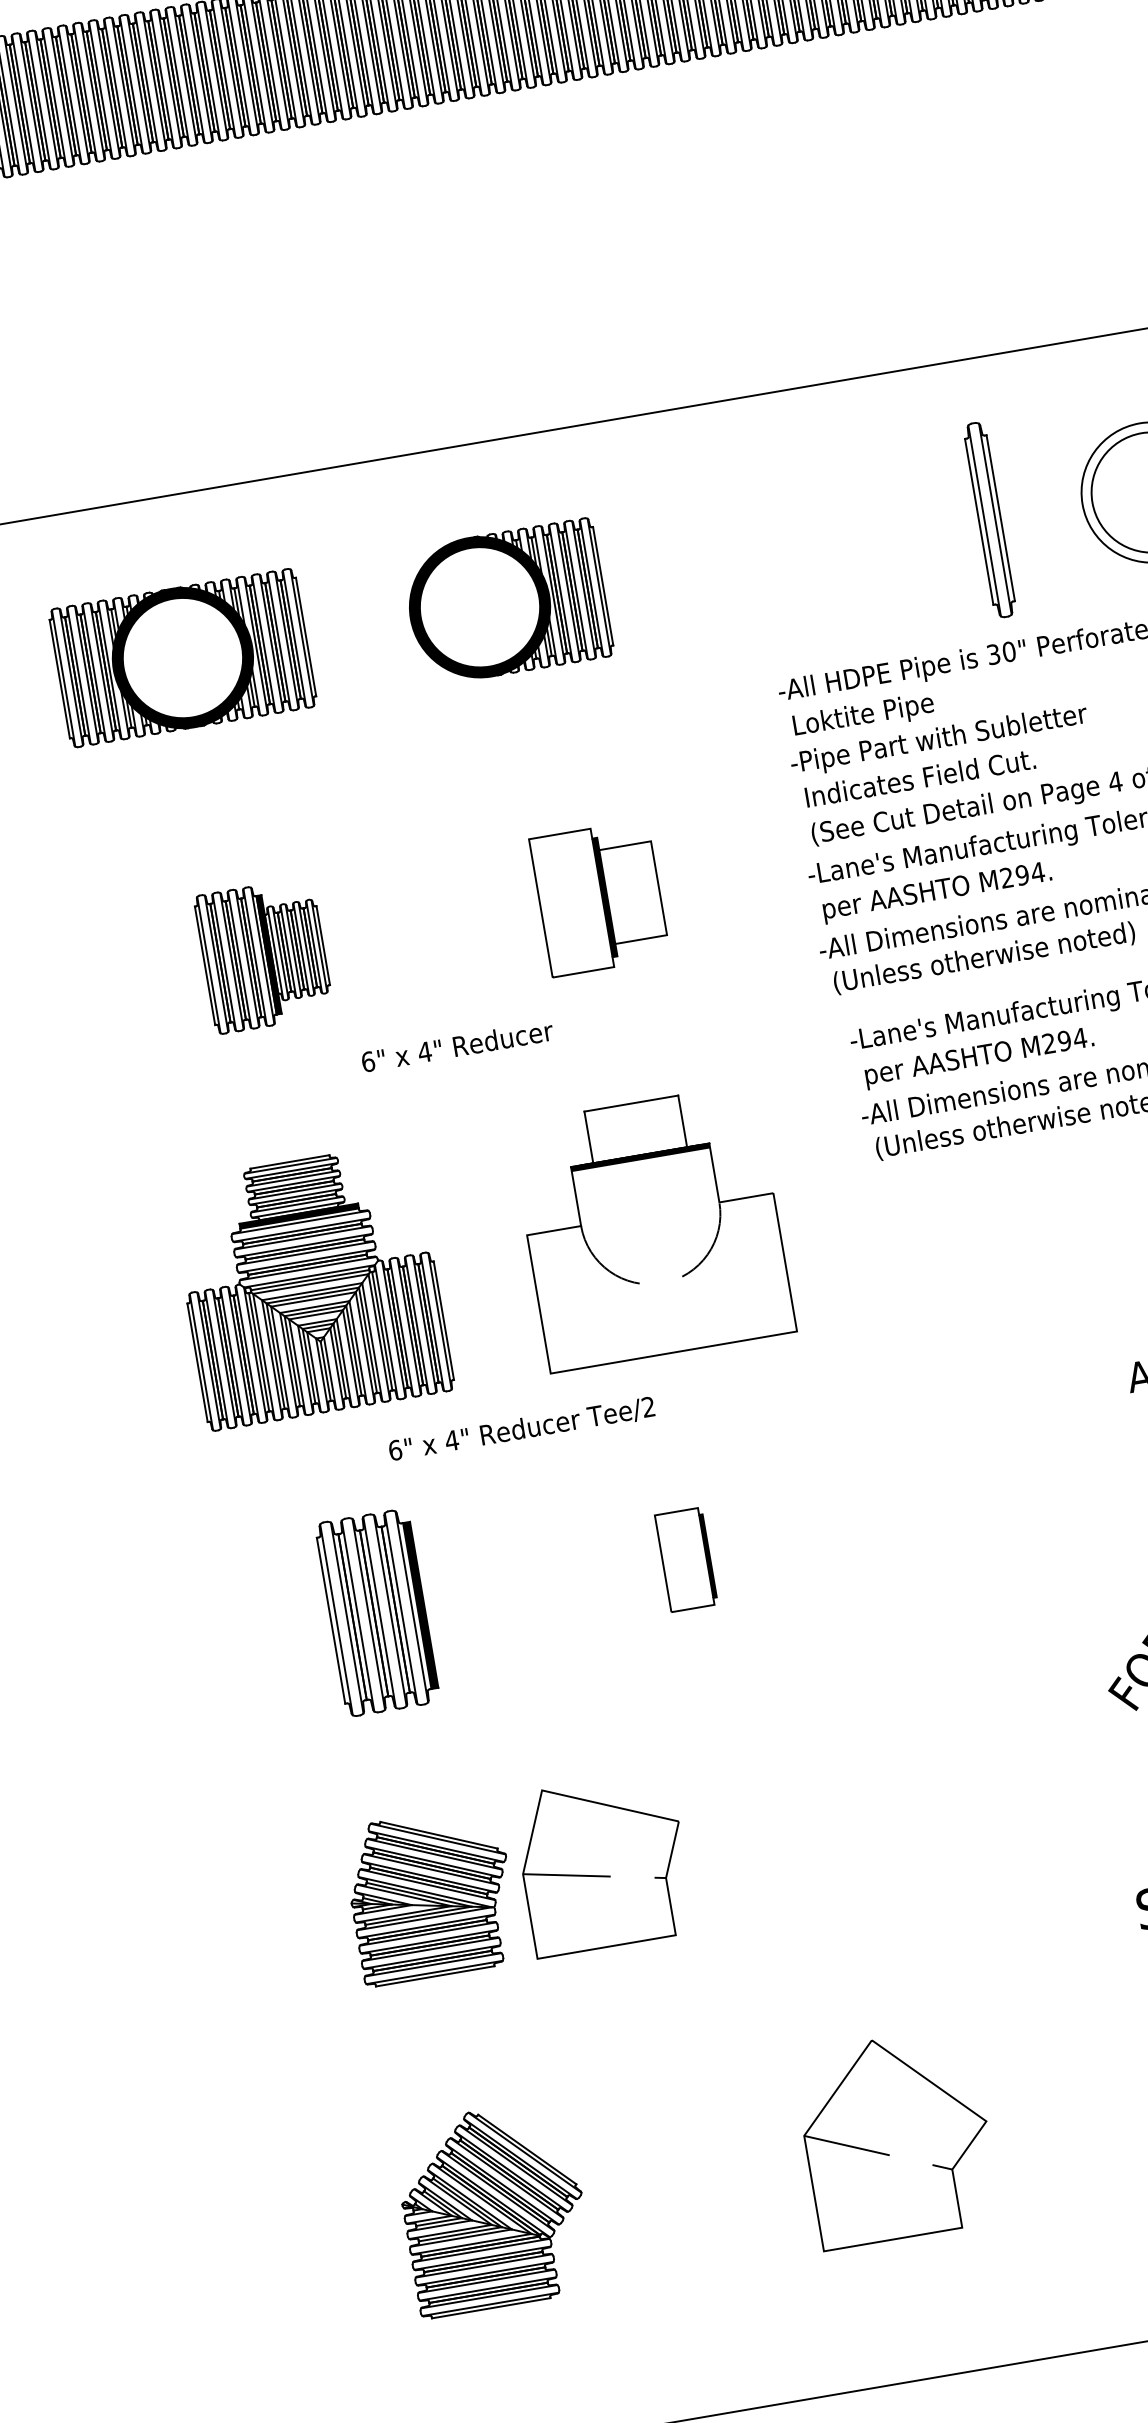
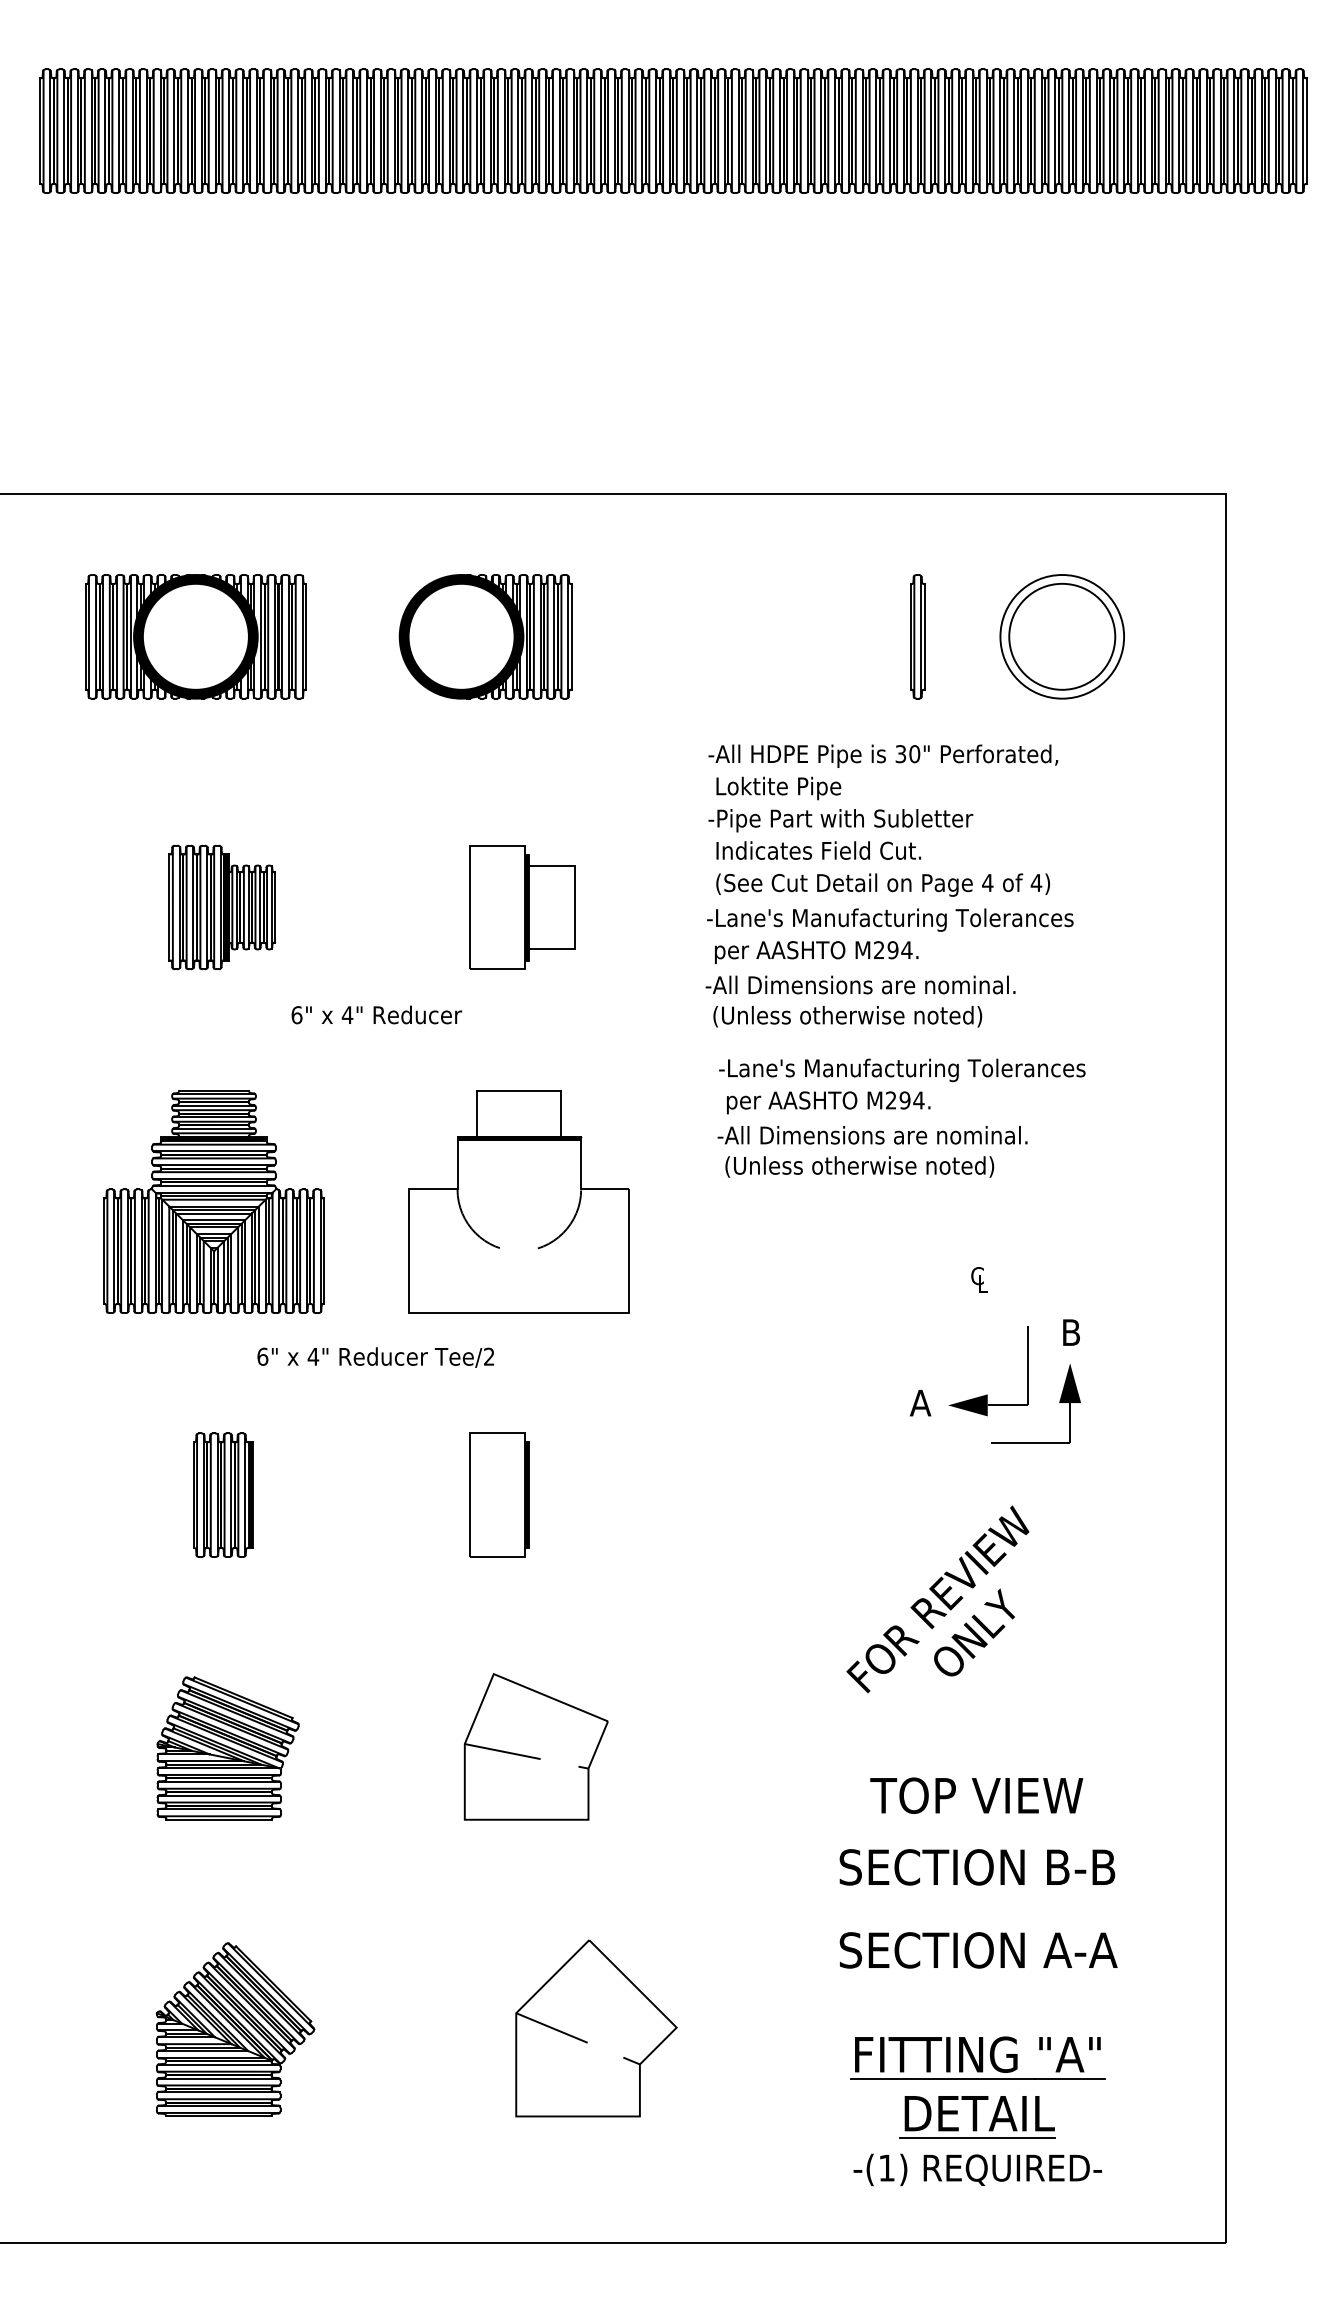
part: (989, 519) -> (917, 636), size x0.71
part: (686, 1559) -> (499, 1494), size x1.43
part: (377, 1611) -> (223, 1494), size x0.71
part: (602, 1863) -> (535, 1746), moved

